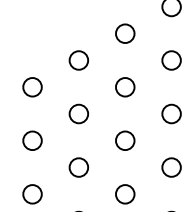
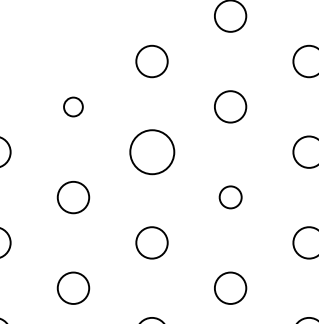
circle: (32, 87) -> (73, 107), size x0.6
circle: (78, 113) -> (151, 151), size x1.4
circle: (125, 140) -> (230, 197), size x0.7

